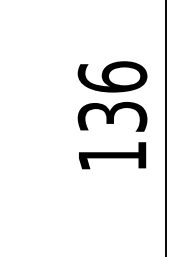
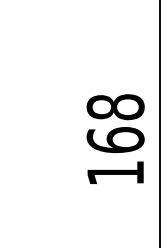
text: (112, 96) -> (115, 123), 136 -> 168

